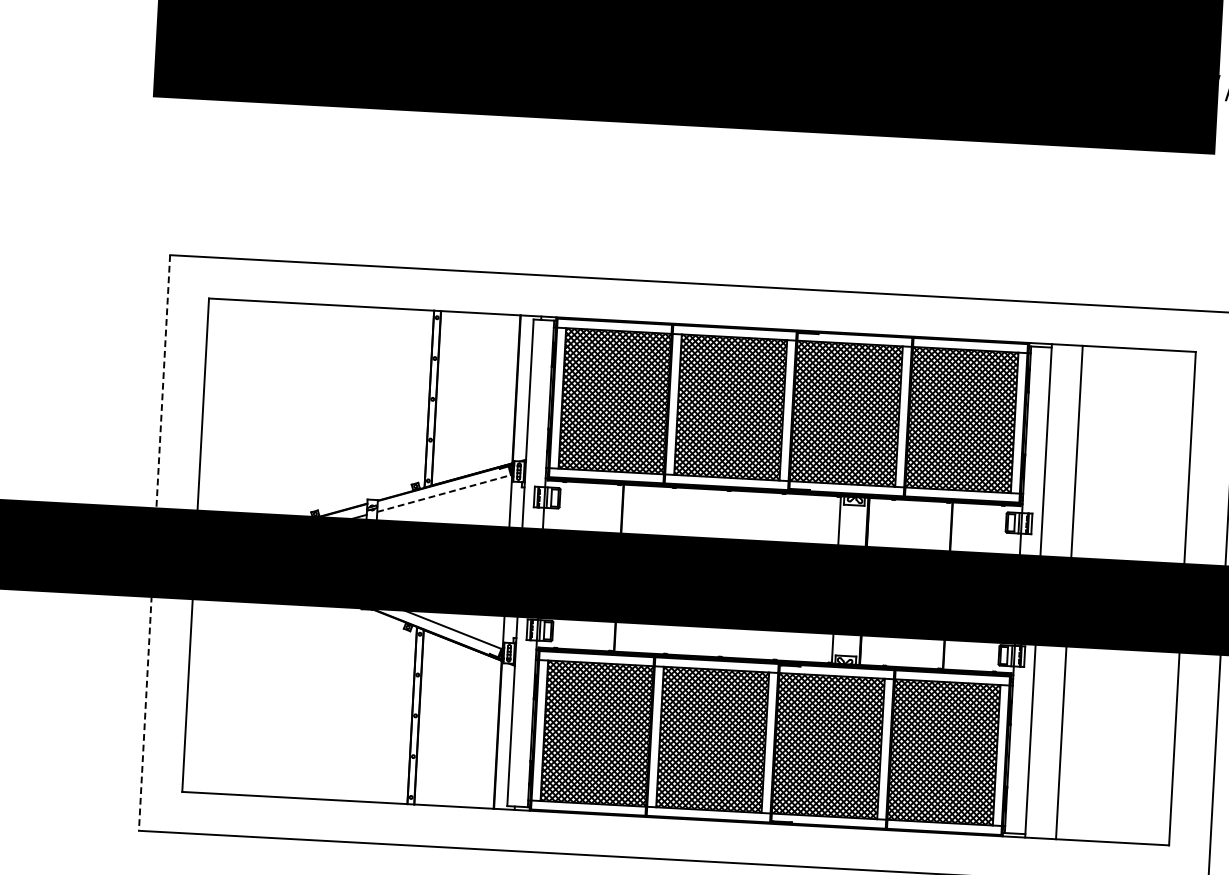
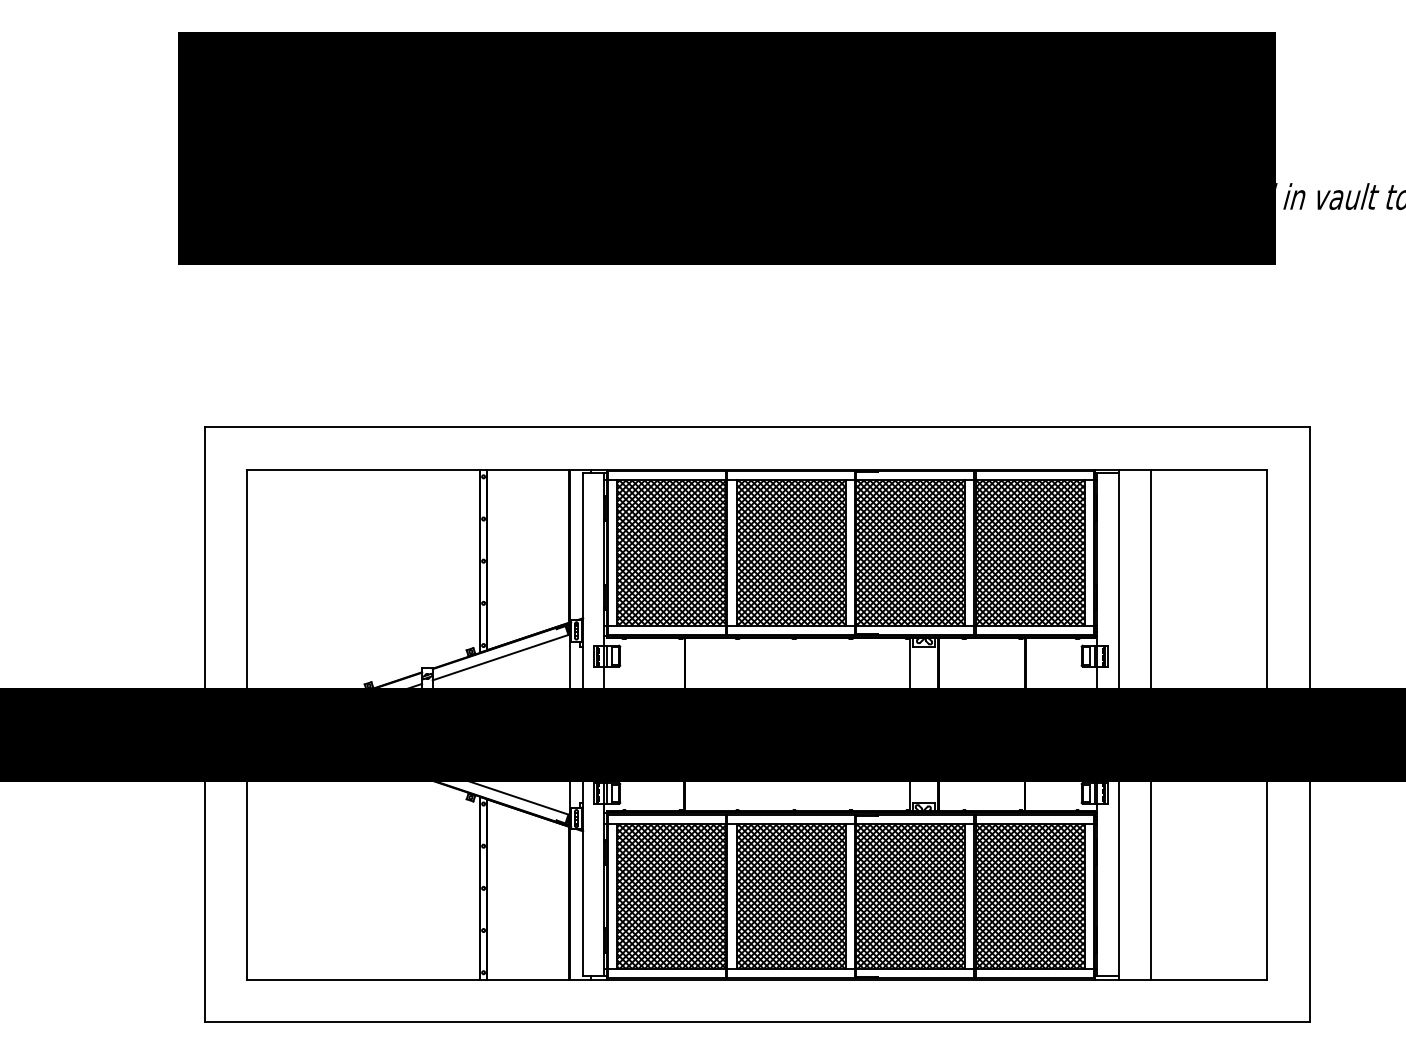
line: (444, 493) -> (501, 657), dashed -> solid
line: (154, 542) -> (204, 724), dashed -> solid

